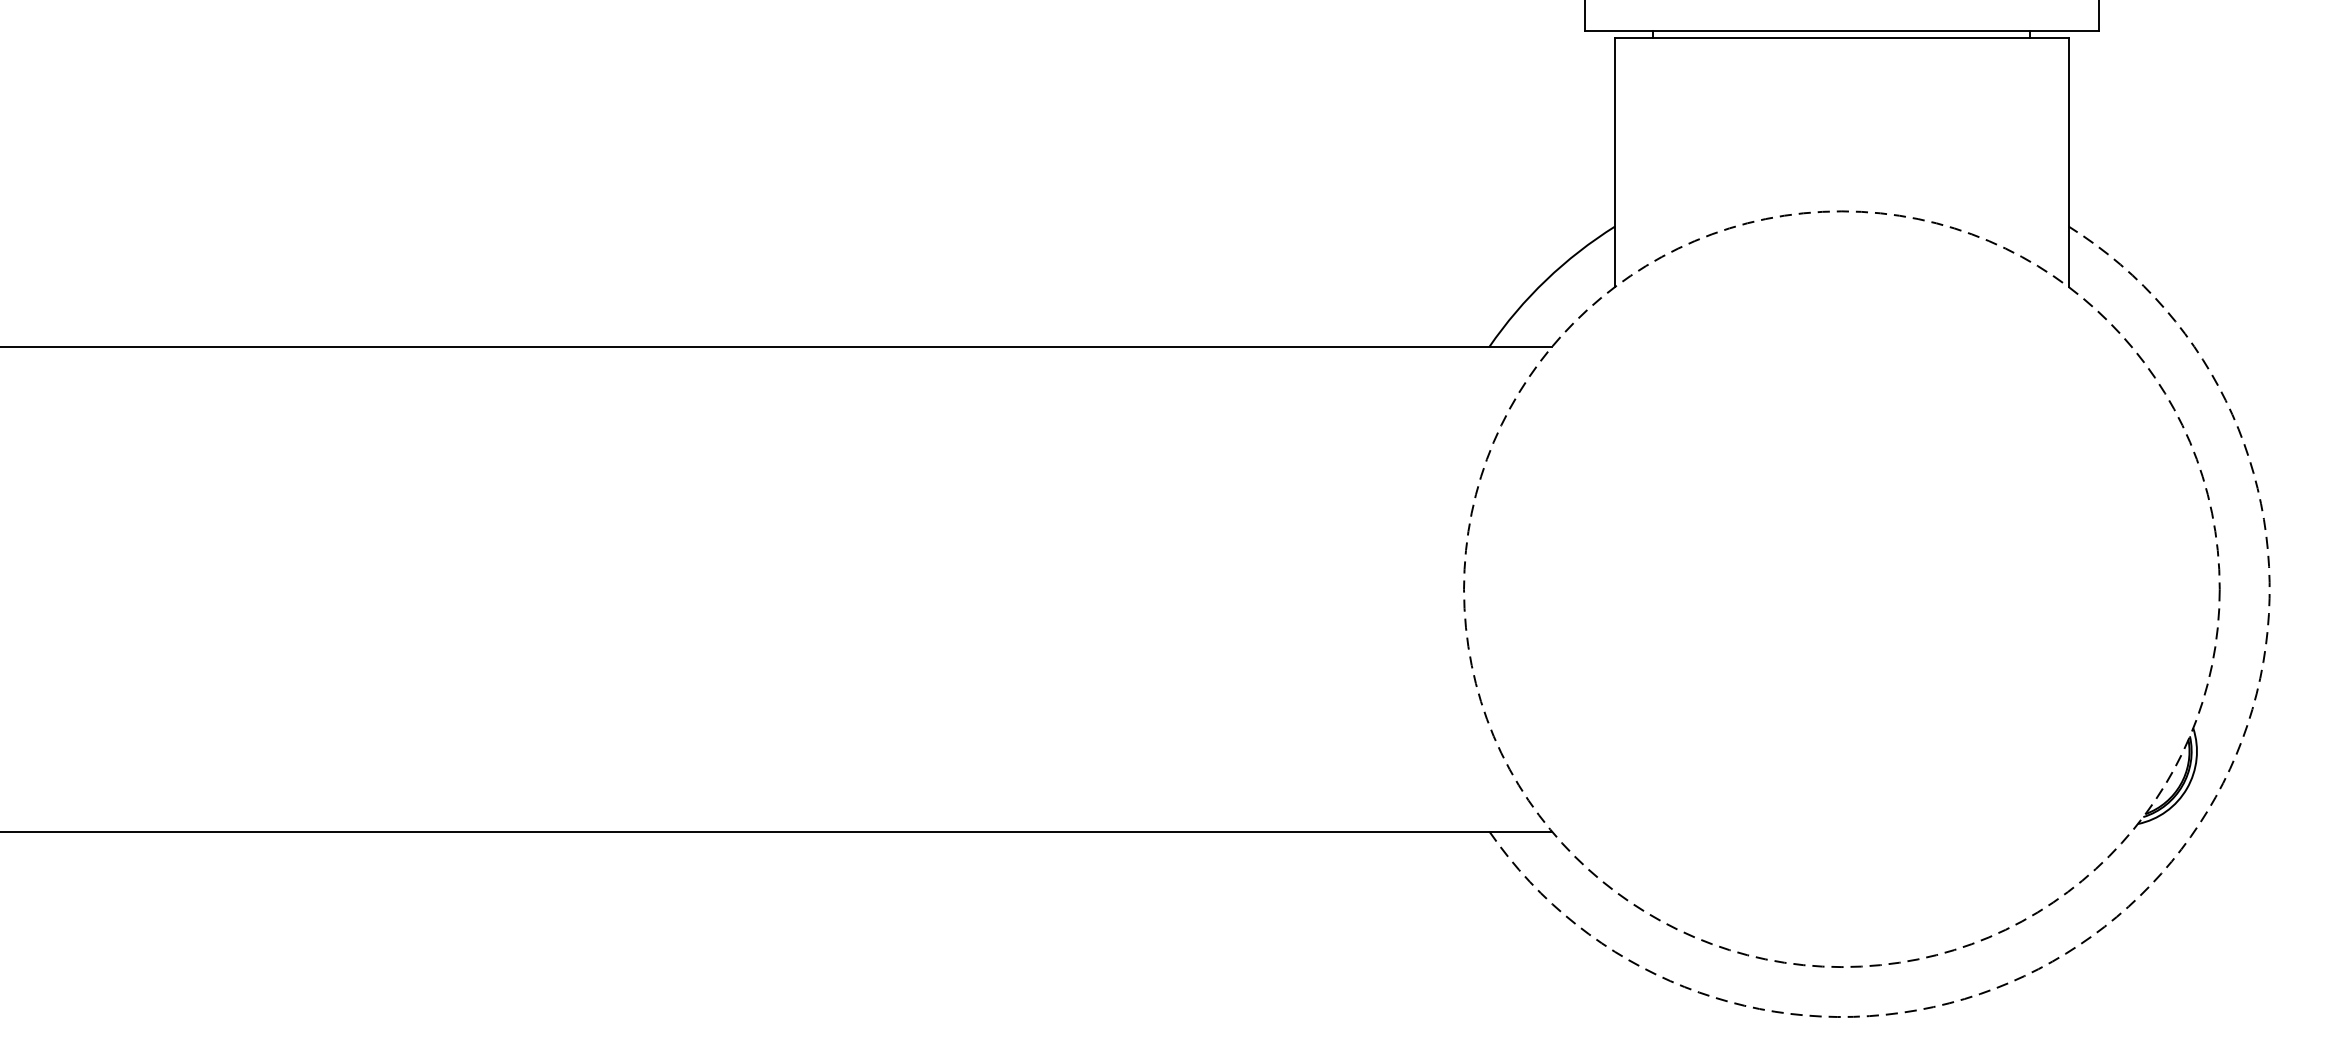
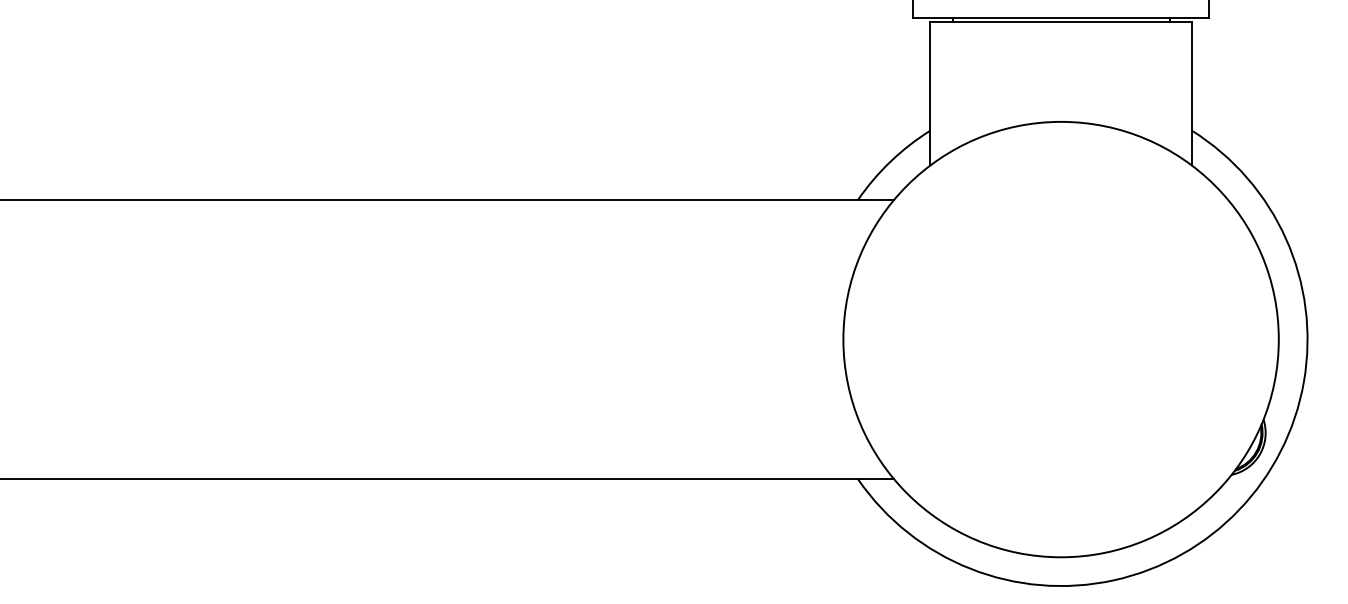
circle: (1840, 589) -> (1060, 339), dashed -> solid
arc: (2151, 884) -> (1239, 509), dashed -> solid

